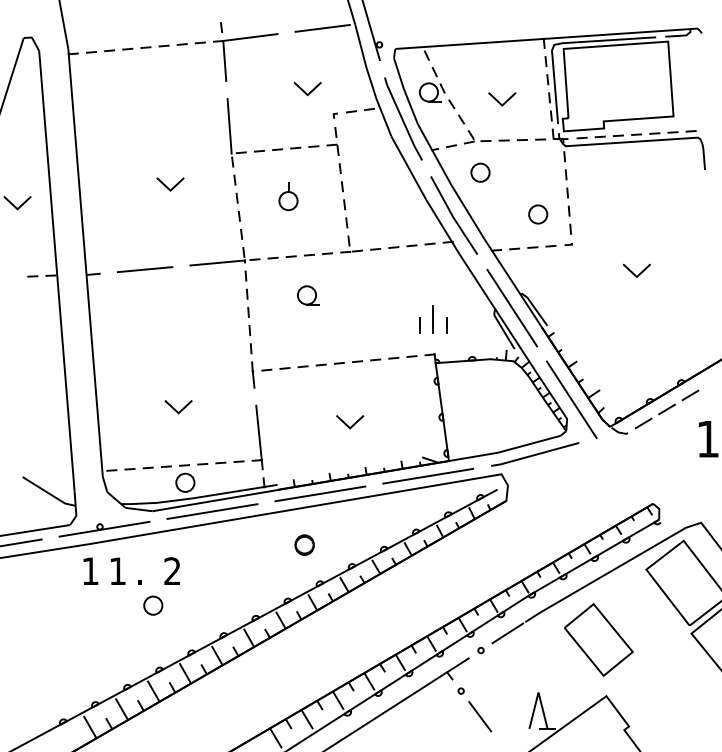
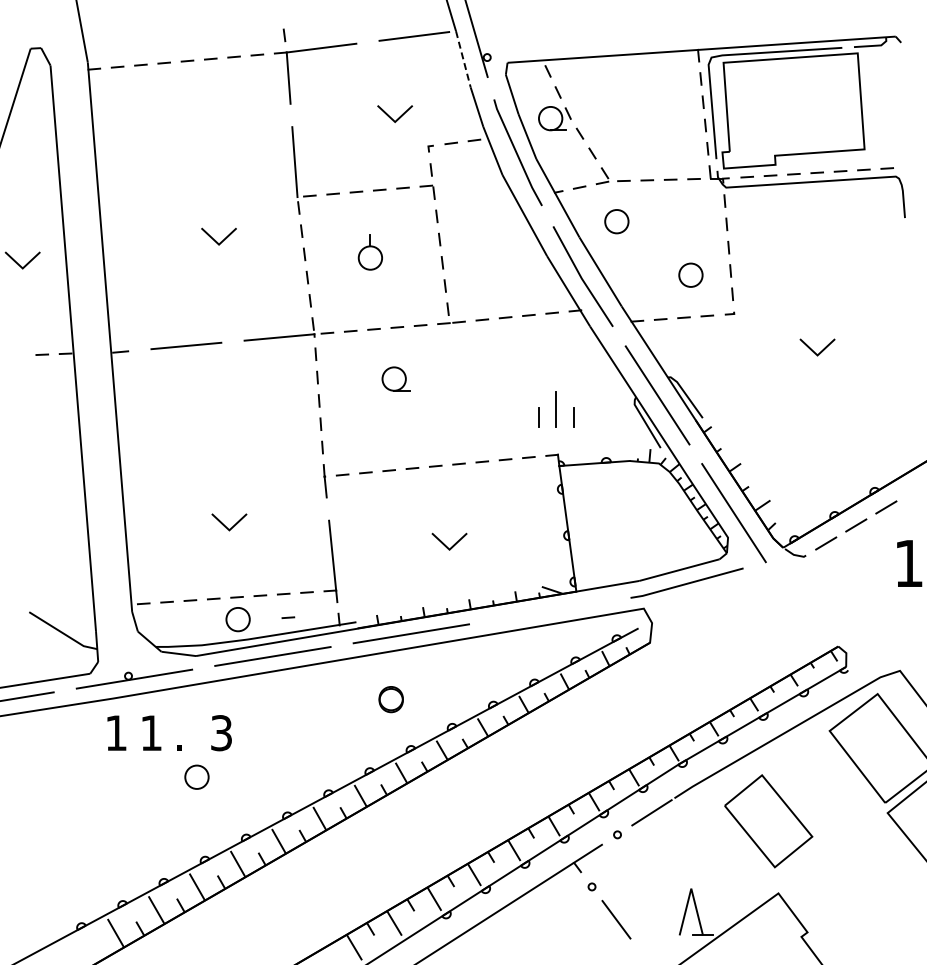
line: (361, 46) -> (463, 59), solid -> dashed
line: (499, 101) -> (641, 130), removed
line: (428, 475) -> (549, 610), removed
line: (224, 481) -> (288, 617), added
text: (172, 571) -> (221, 733), 2 -> 3

